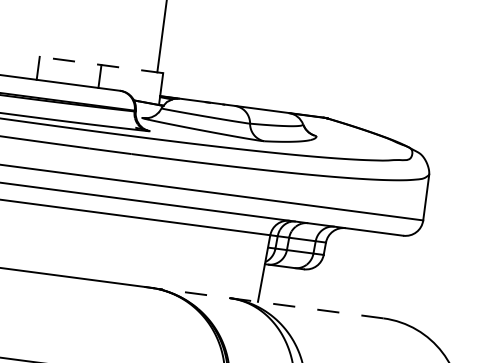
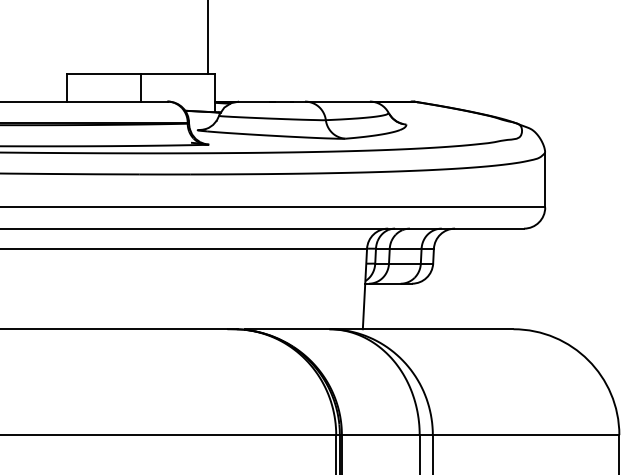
line: (100, 65) -> (140, 74), dashed -> solid
line: (270, 303) -> (378, 329), dashed -> solid

